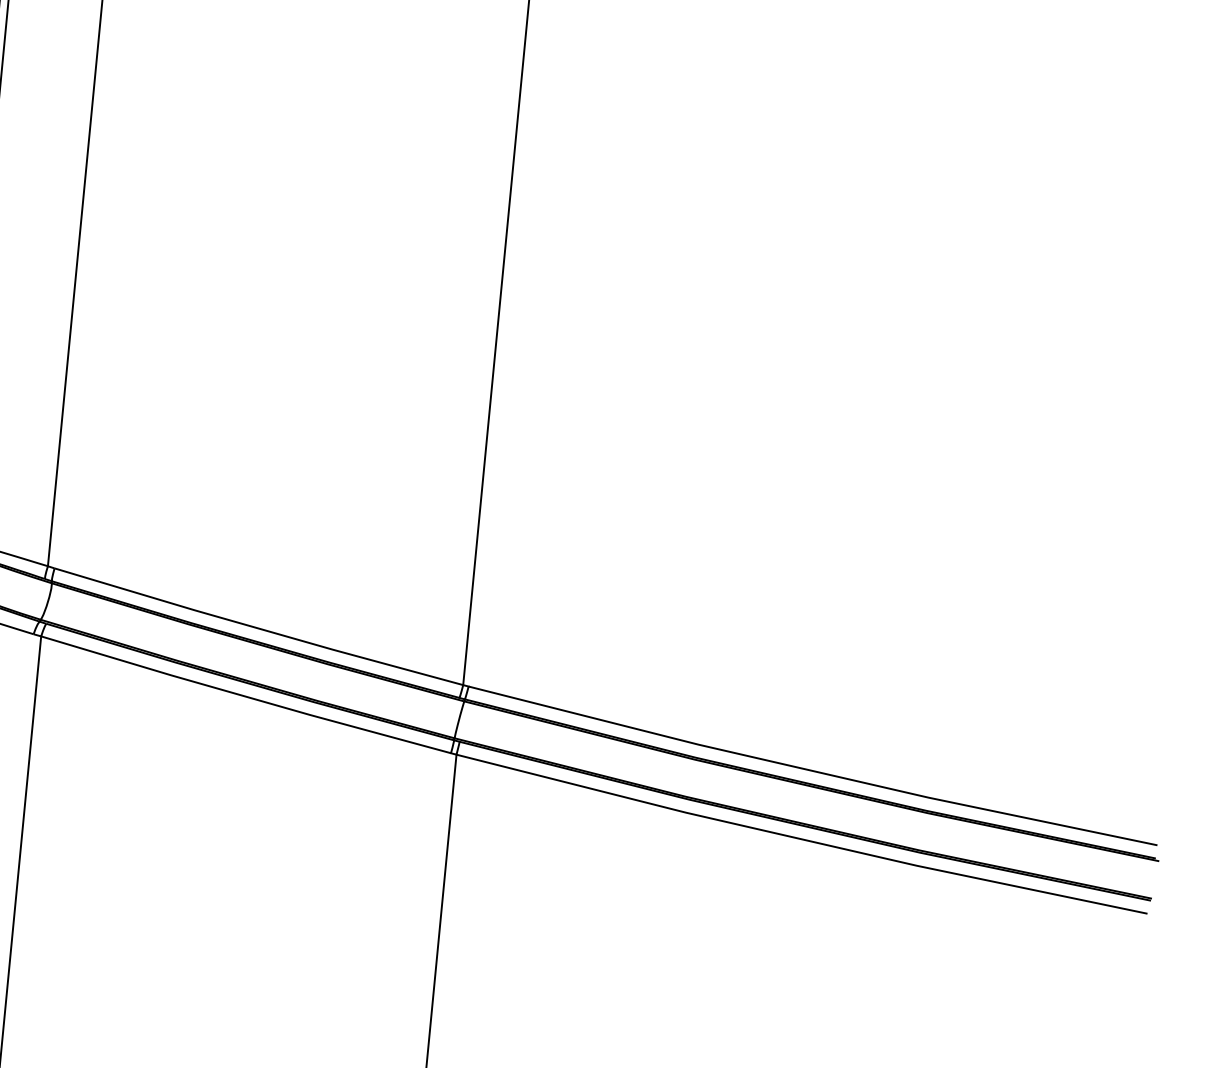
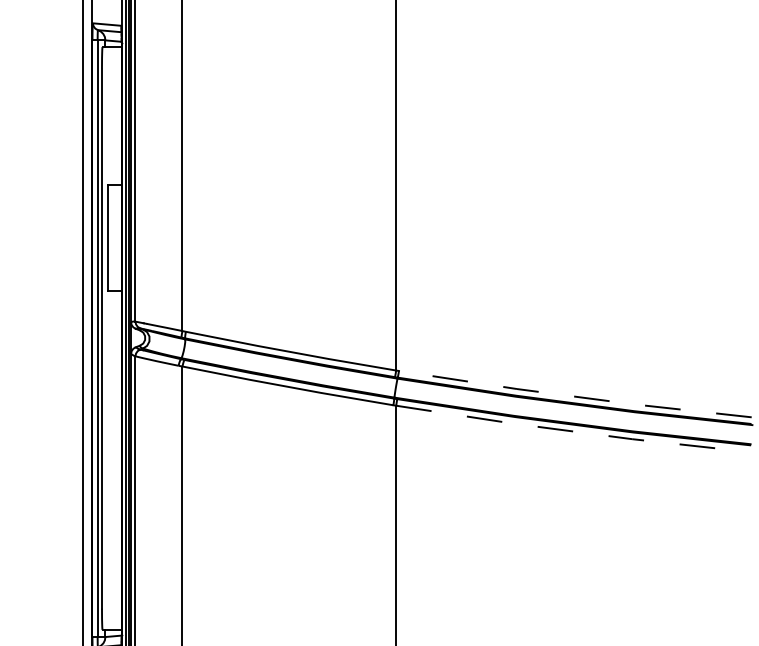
line: (810, 770) -> (574, 396), solid -> dashed
line: (802, 839) -> (573, 431), solid -> dashed

